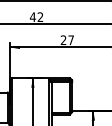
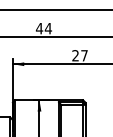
text: (40, 16) -> (48, 27), 42 -> 44

